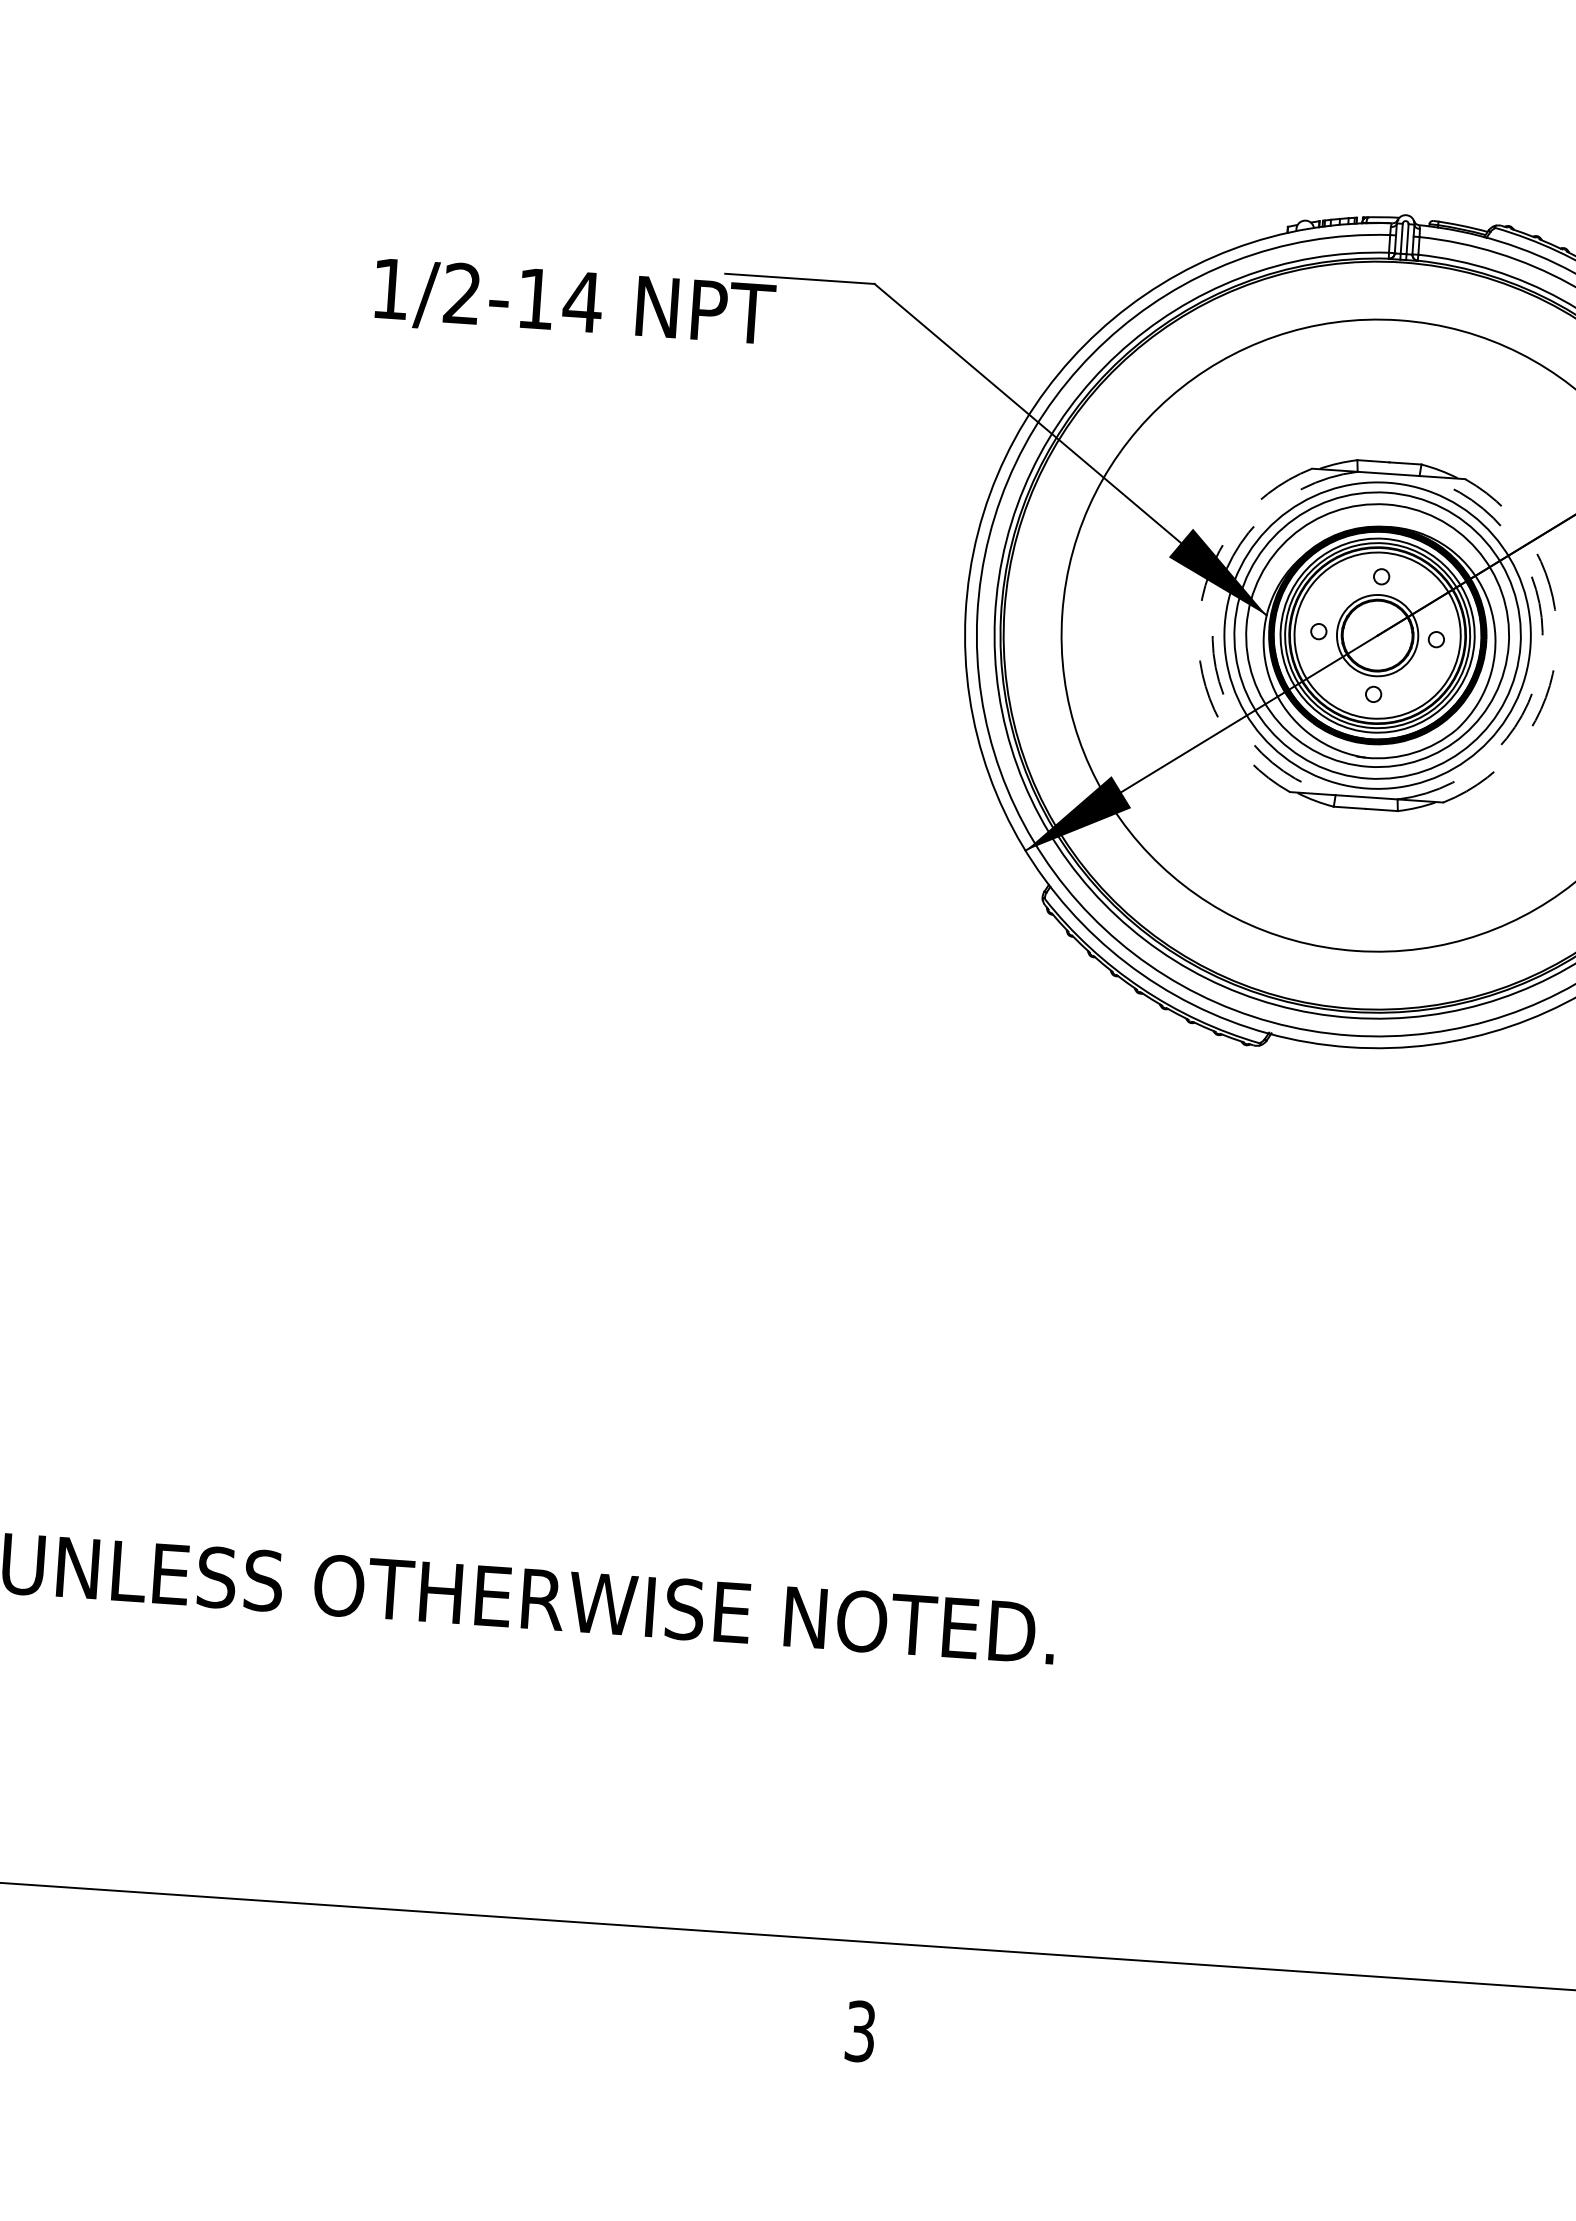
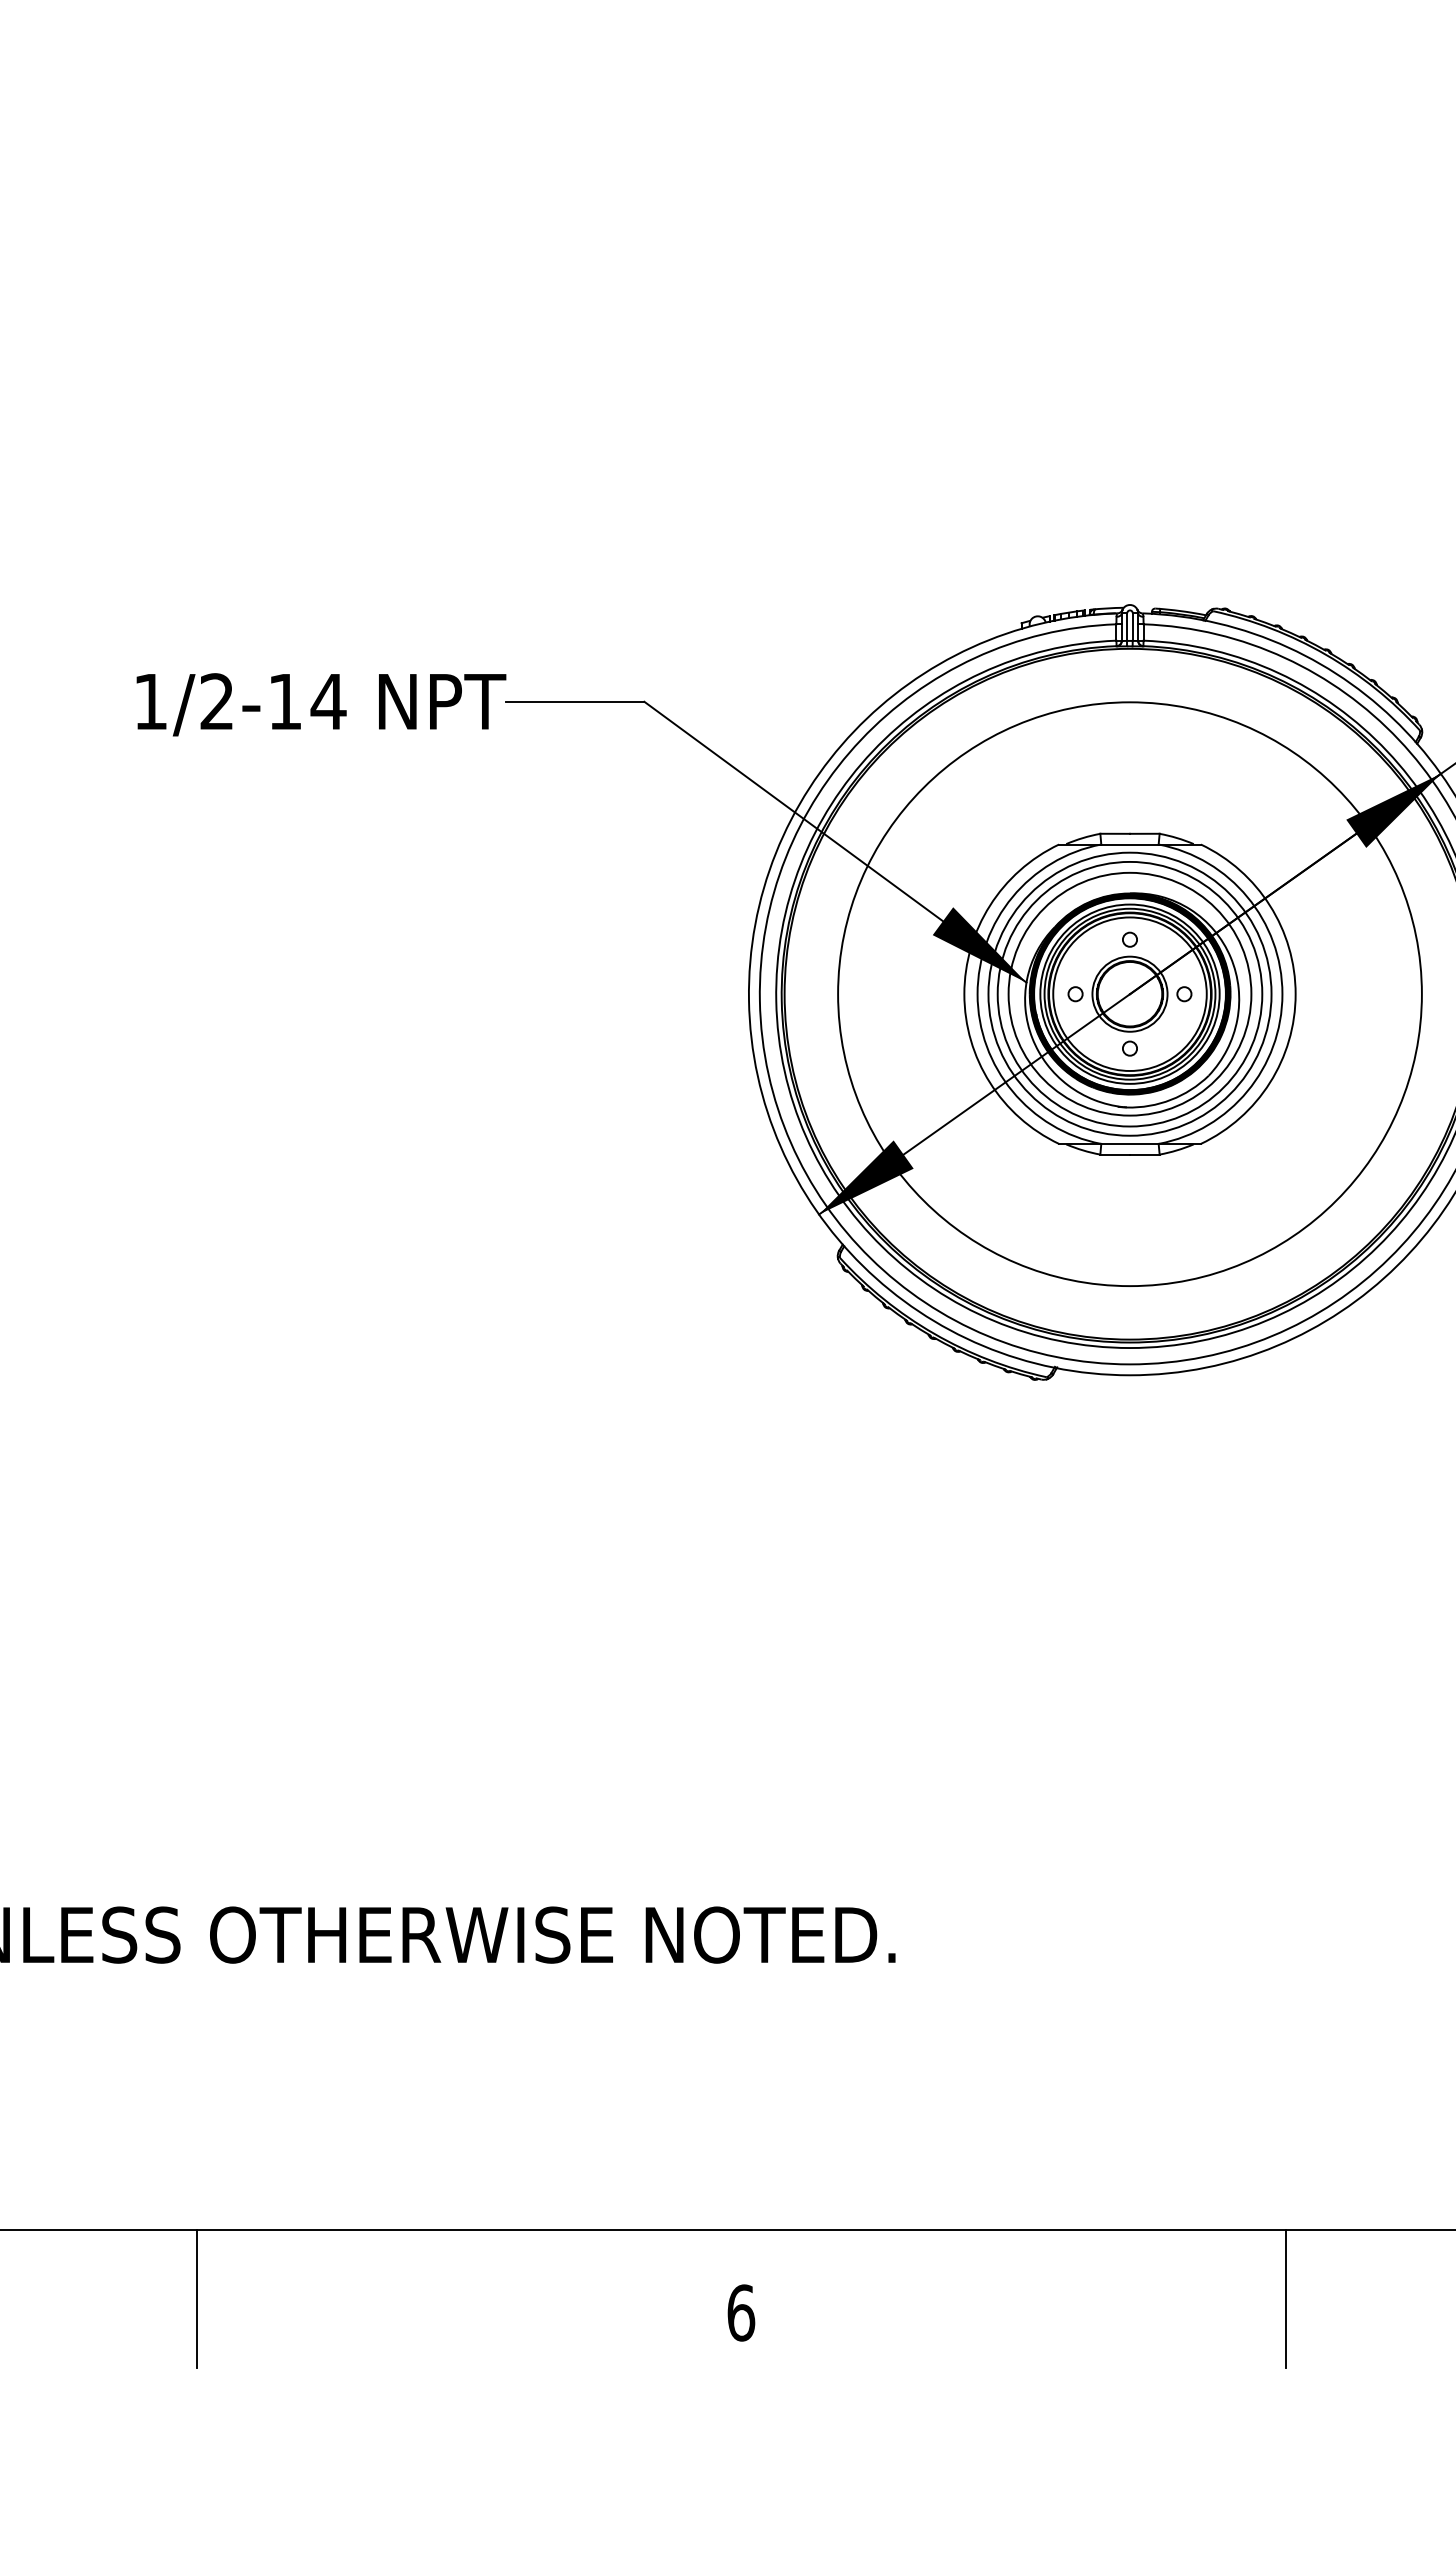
text: (574, 304) -> (321, 704), moved
arc: (1198, 623) -> (964, 994), dashed -> solid
arc: (1212, 624) -> (977, 994), dashed -> solid
arc: (1542, 647) -> (1282, 994), dashed -> solid
arc: (1556, 648) -> (1295, 994), dashed -> solid
line: (273, 1976) -> (196, 2299), added
text: (860, 2031) -> (741, 2312), 3 -> 6
line: (1450, 2057) -> (1286, 2299), added

